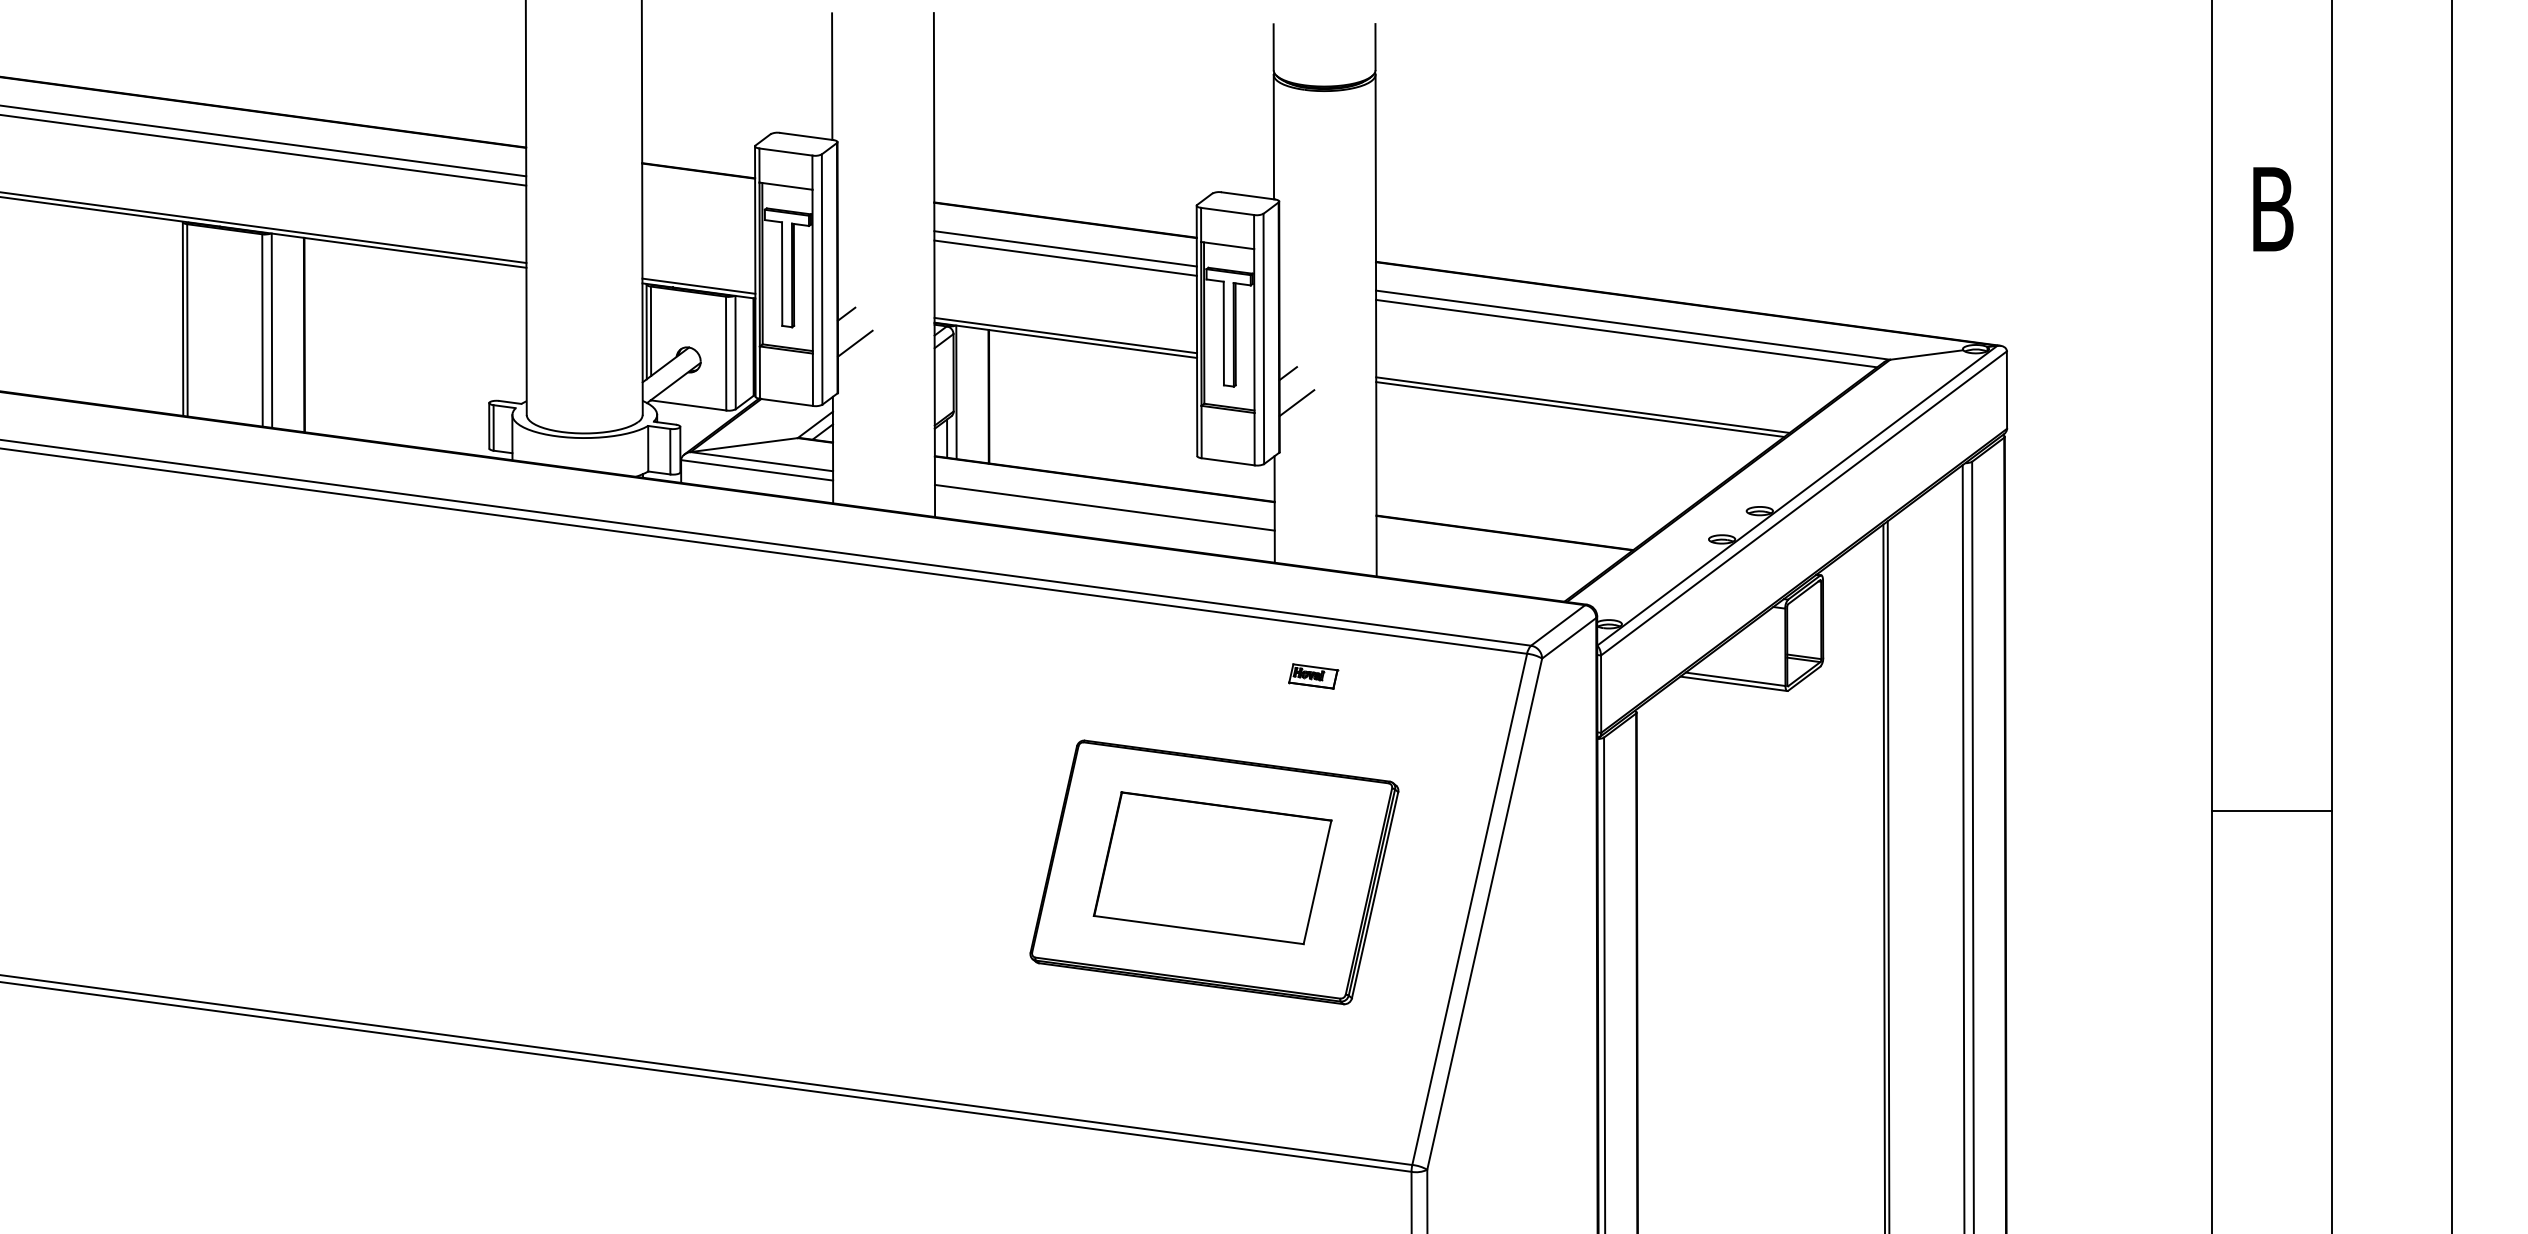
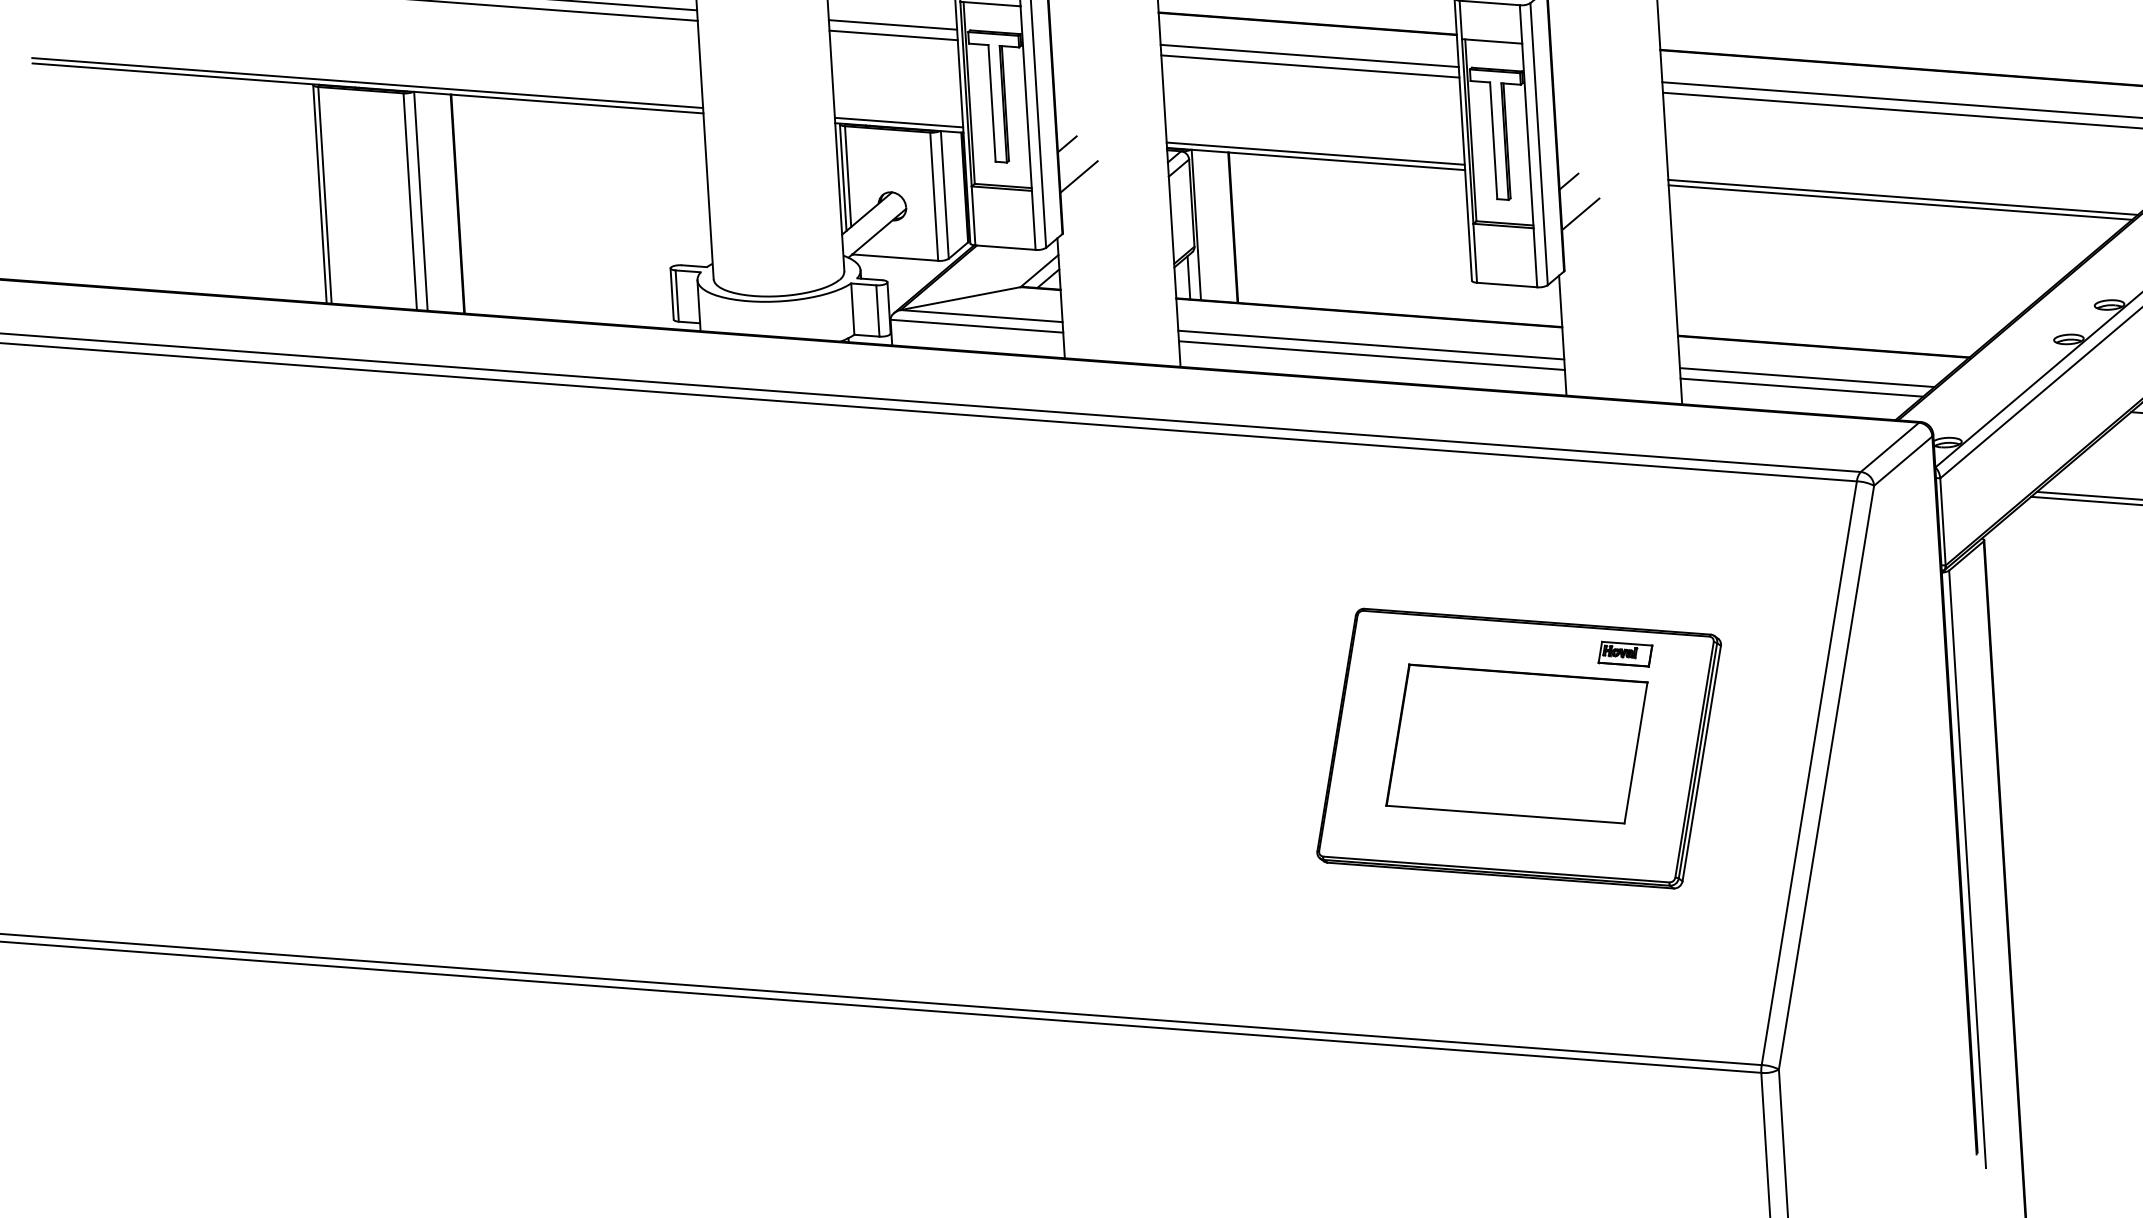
line: (698, 199) -> (892, 24), added
line: (698, 208) -> (893, 35), added
line: (1104, 516) -> (1371, 354), added
line: (1488, 559) -> (1807, 377), added
line: (1483, 567) -> (1801, 387), added
part: (1313, 676) -> (1625, 654), moved

